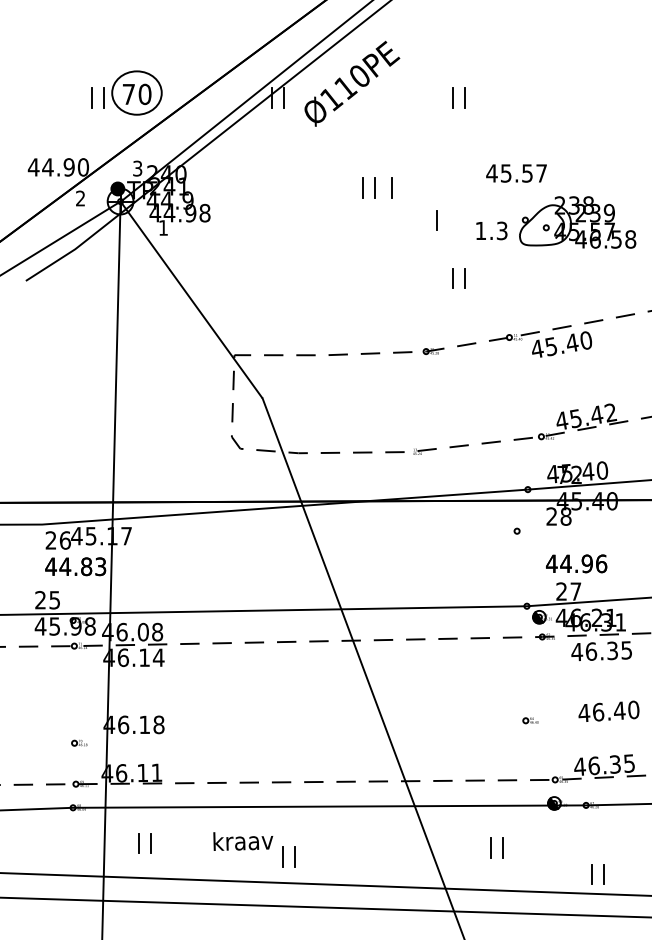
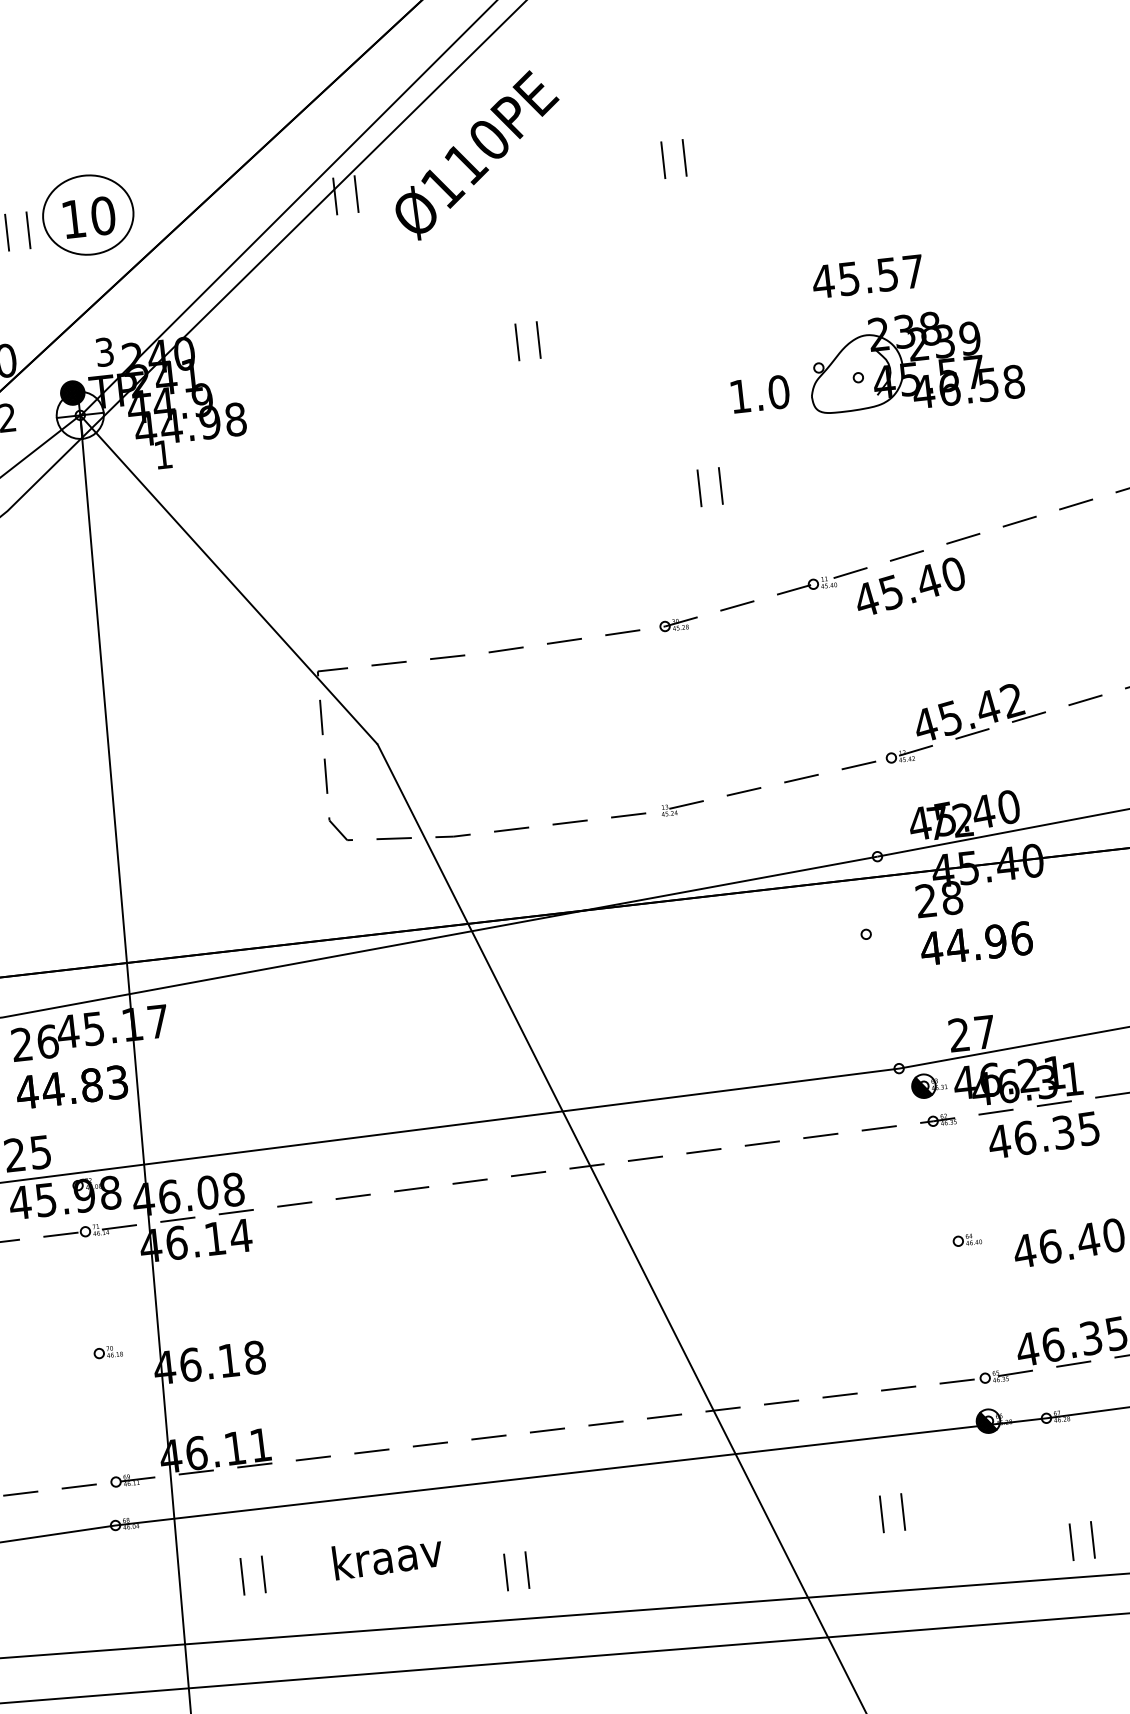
text: (128, 94) -> (73, 219), 70 -> 10
text: (516, 173) -> (867, 276), moved
line: (391, 187) -> (569, 335), removed
line: (436, 220) -> (657, 386), removed
text: (501, 230) -> (777, 391), 1.3 -> 1.0
text: (576, 563) -> (976, 942), moved
part: (530, 720) -> (966, 1239), moved
part: (79, 742) -> (108, 1351), moved
text: (243, 841) -> (388, 1557), moved

